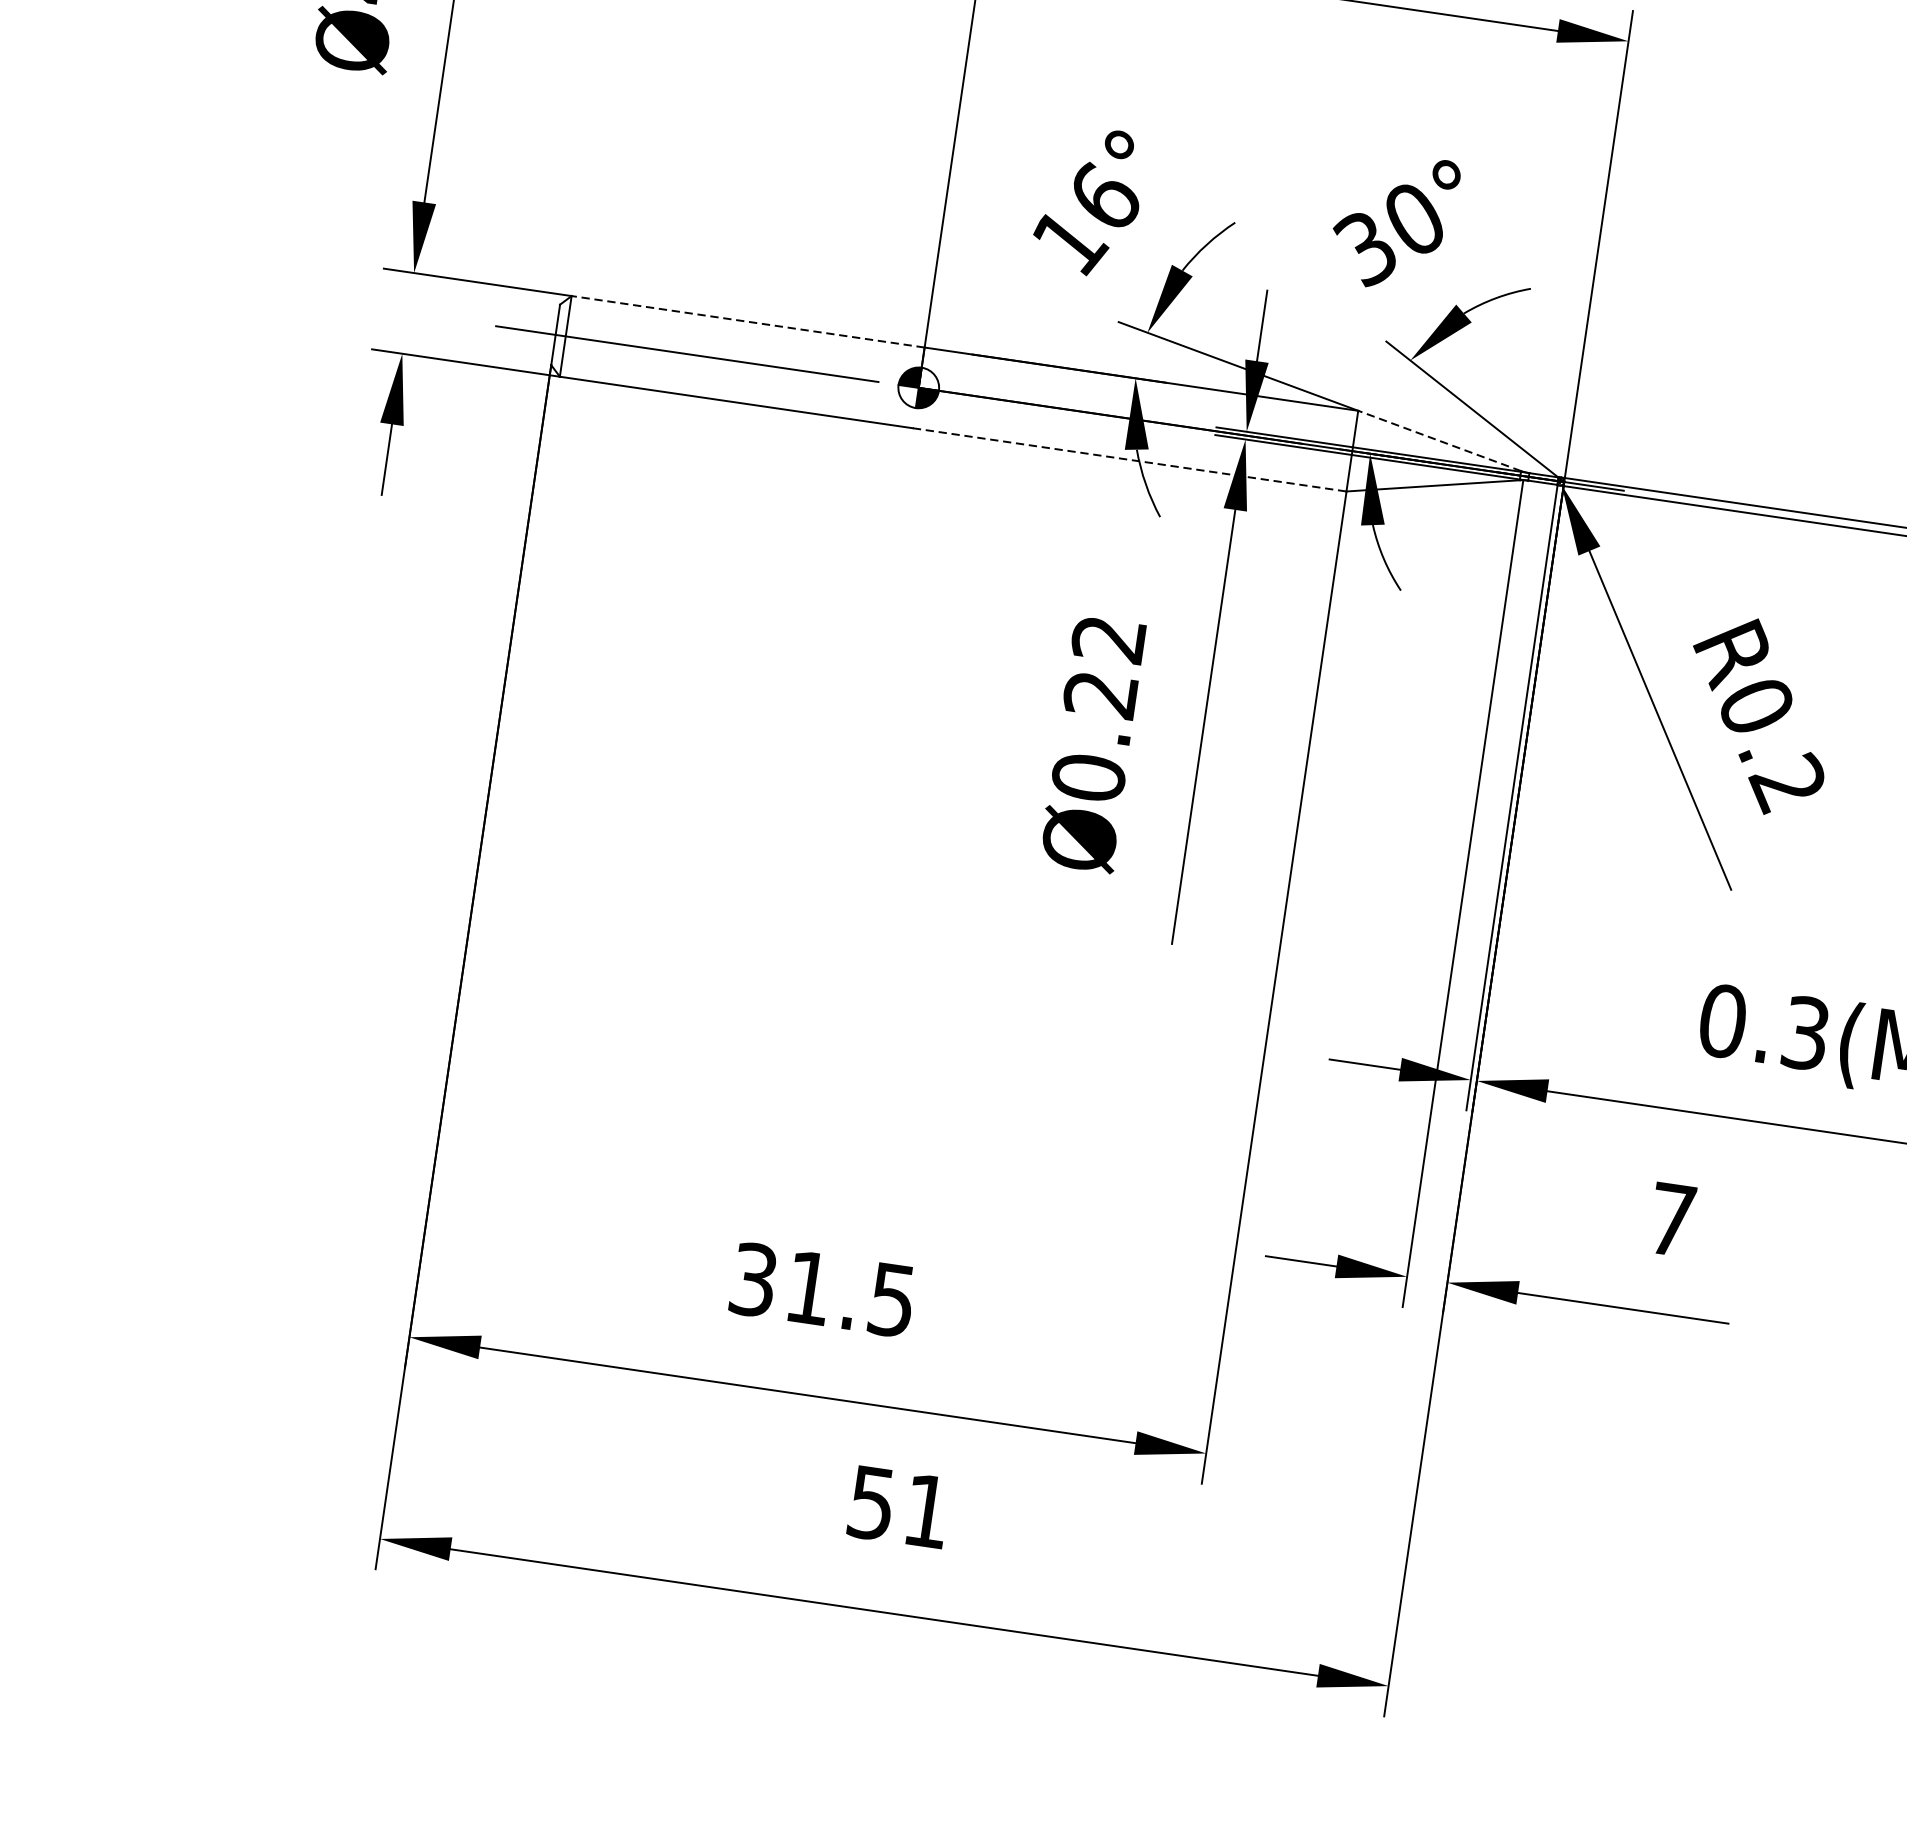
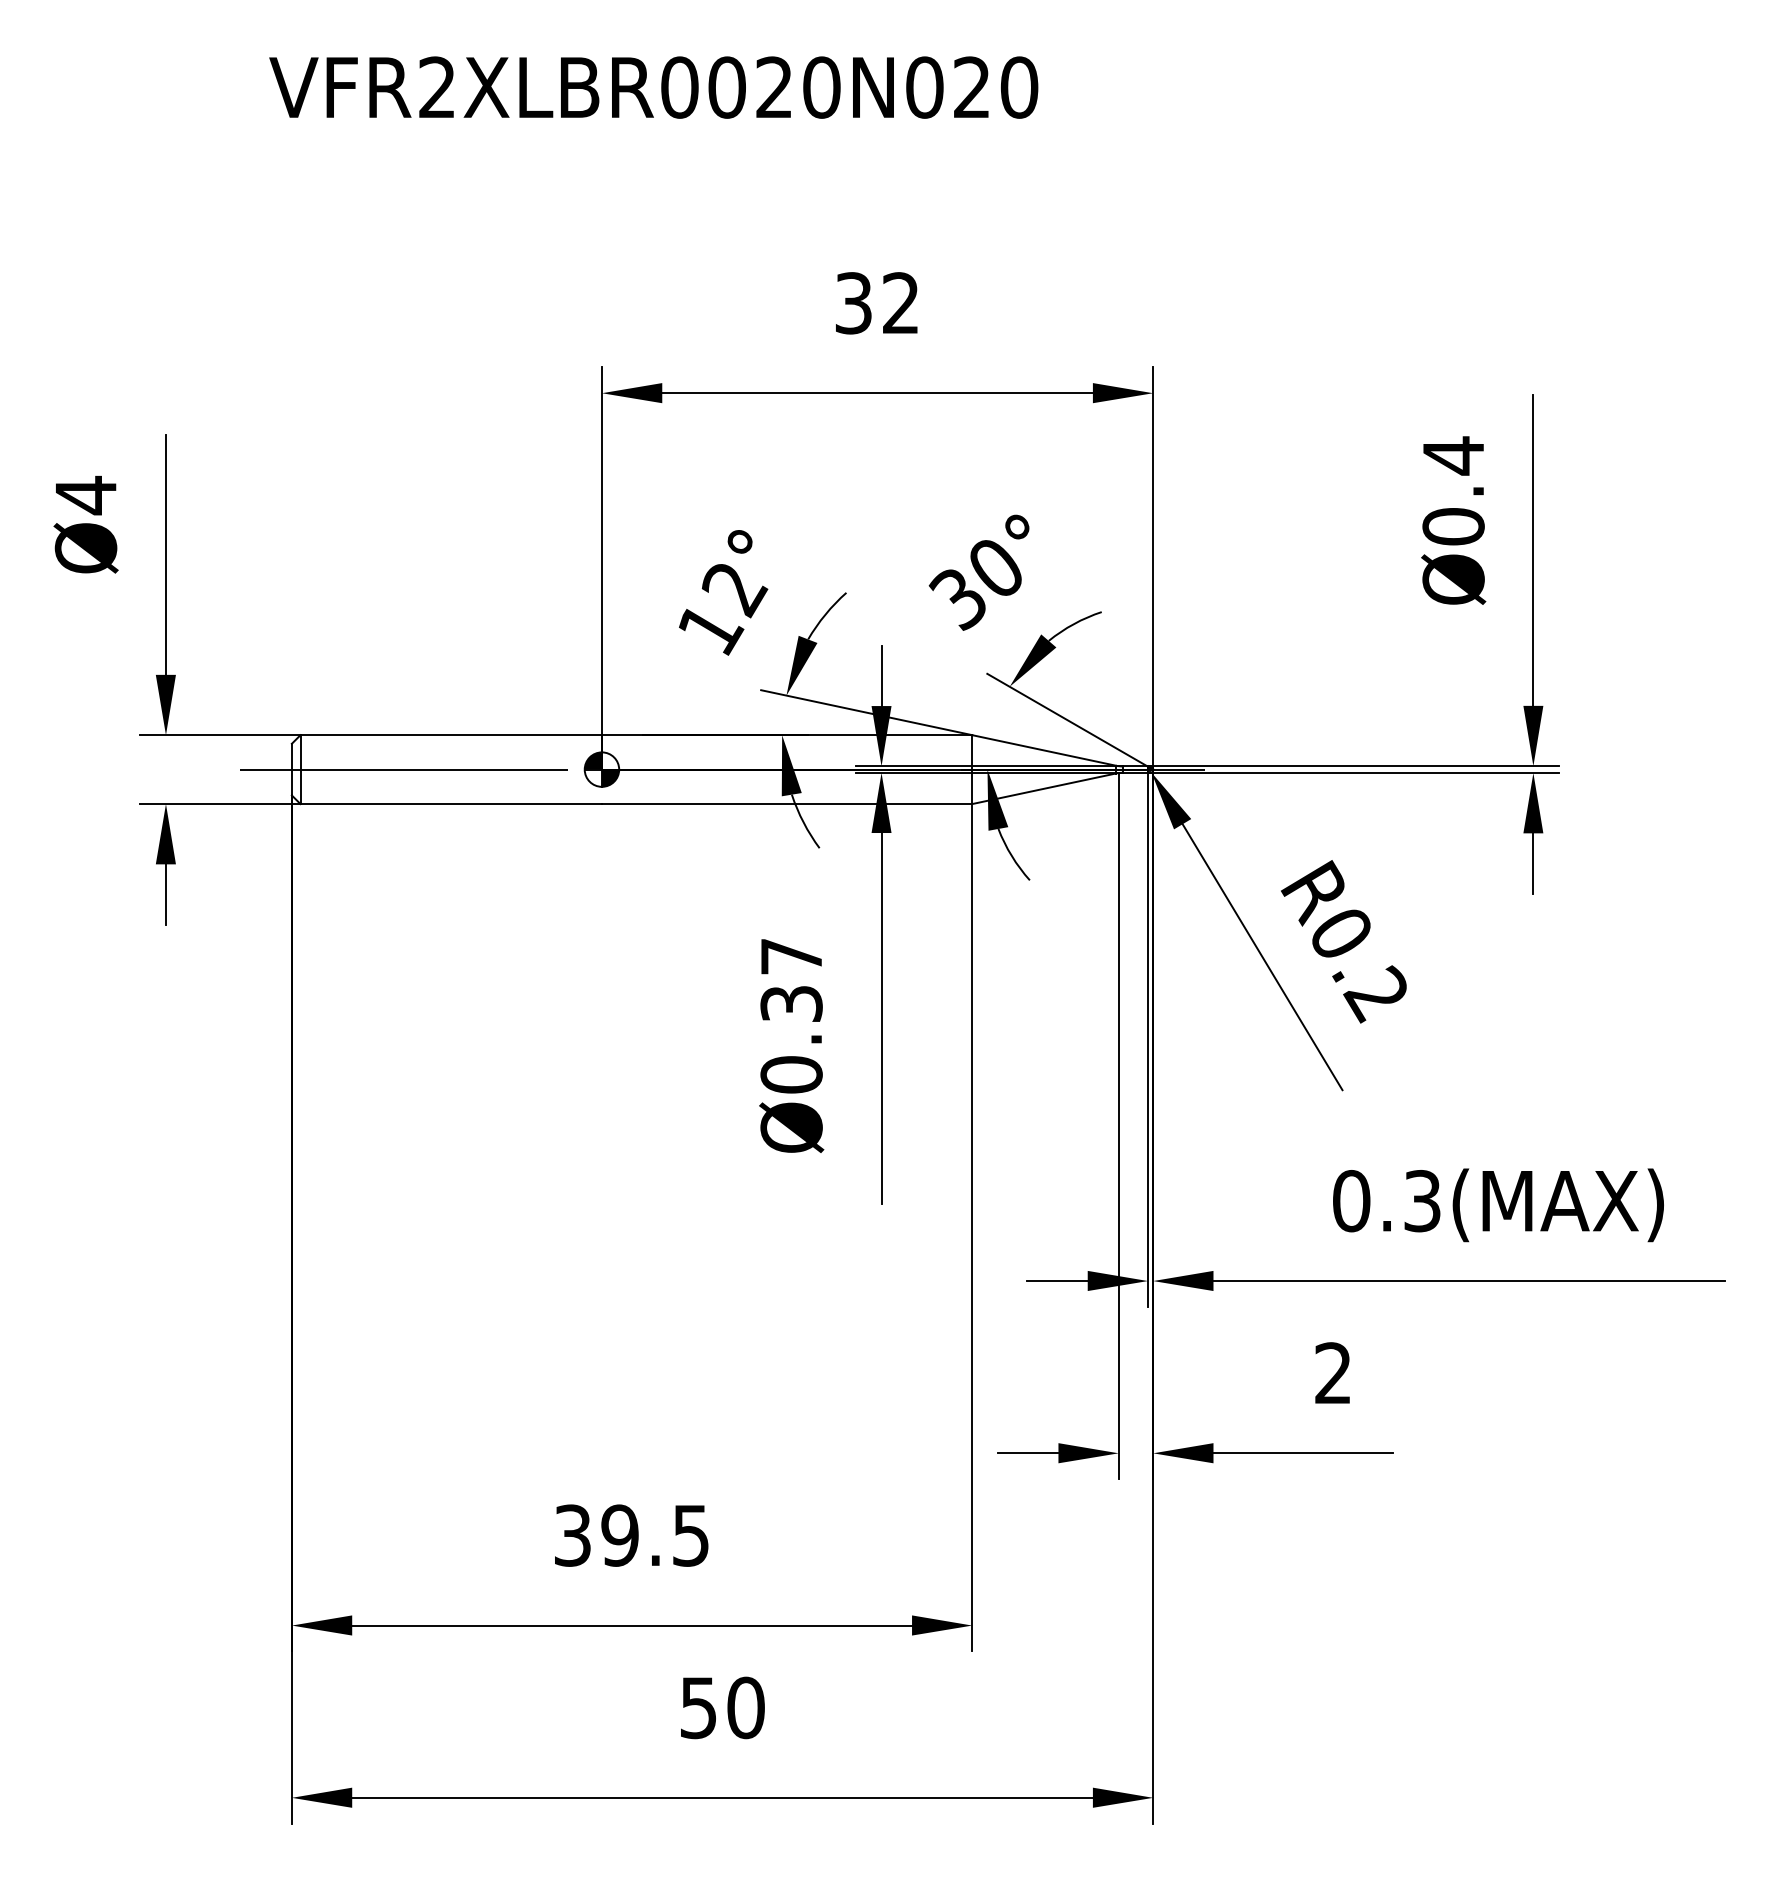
text: (1104, 198) -> (734, 588), 16° -> 12°
line: (748, 322) -> (451, 735), dashed -> solid
line: (1439, 440) -> (1043, 750), dashed -> solid
line: (1130, 460) -> (787, 804), dashed -> solid
text: (1104, 667) -> (791, 980), Ø0.22 -> Ø0.37
text: (1671, 1218) -> (1332, 1372), 7 -> 2
text: (808, 1287) -> (619, 1535), 31.5 -> 39.5
text: (926, 1510) -> (745, 1707), 51 -> 50

